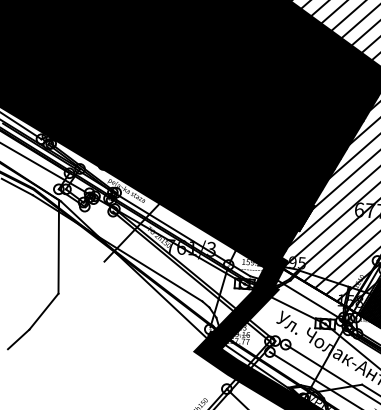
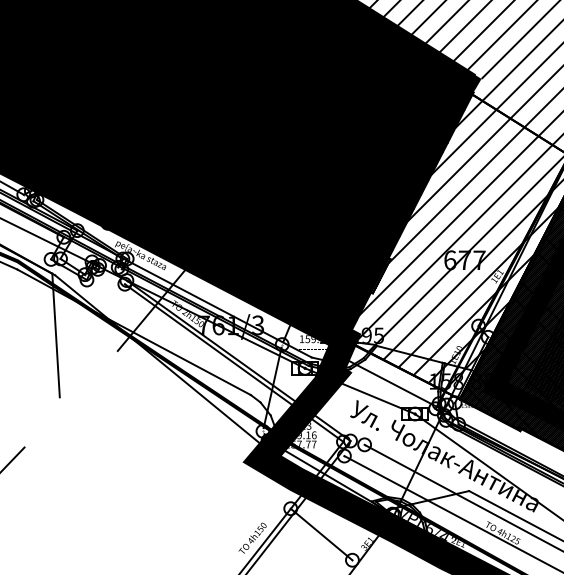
line: (43, 311) -> (41, 422), removed

